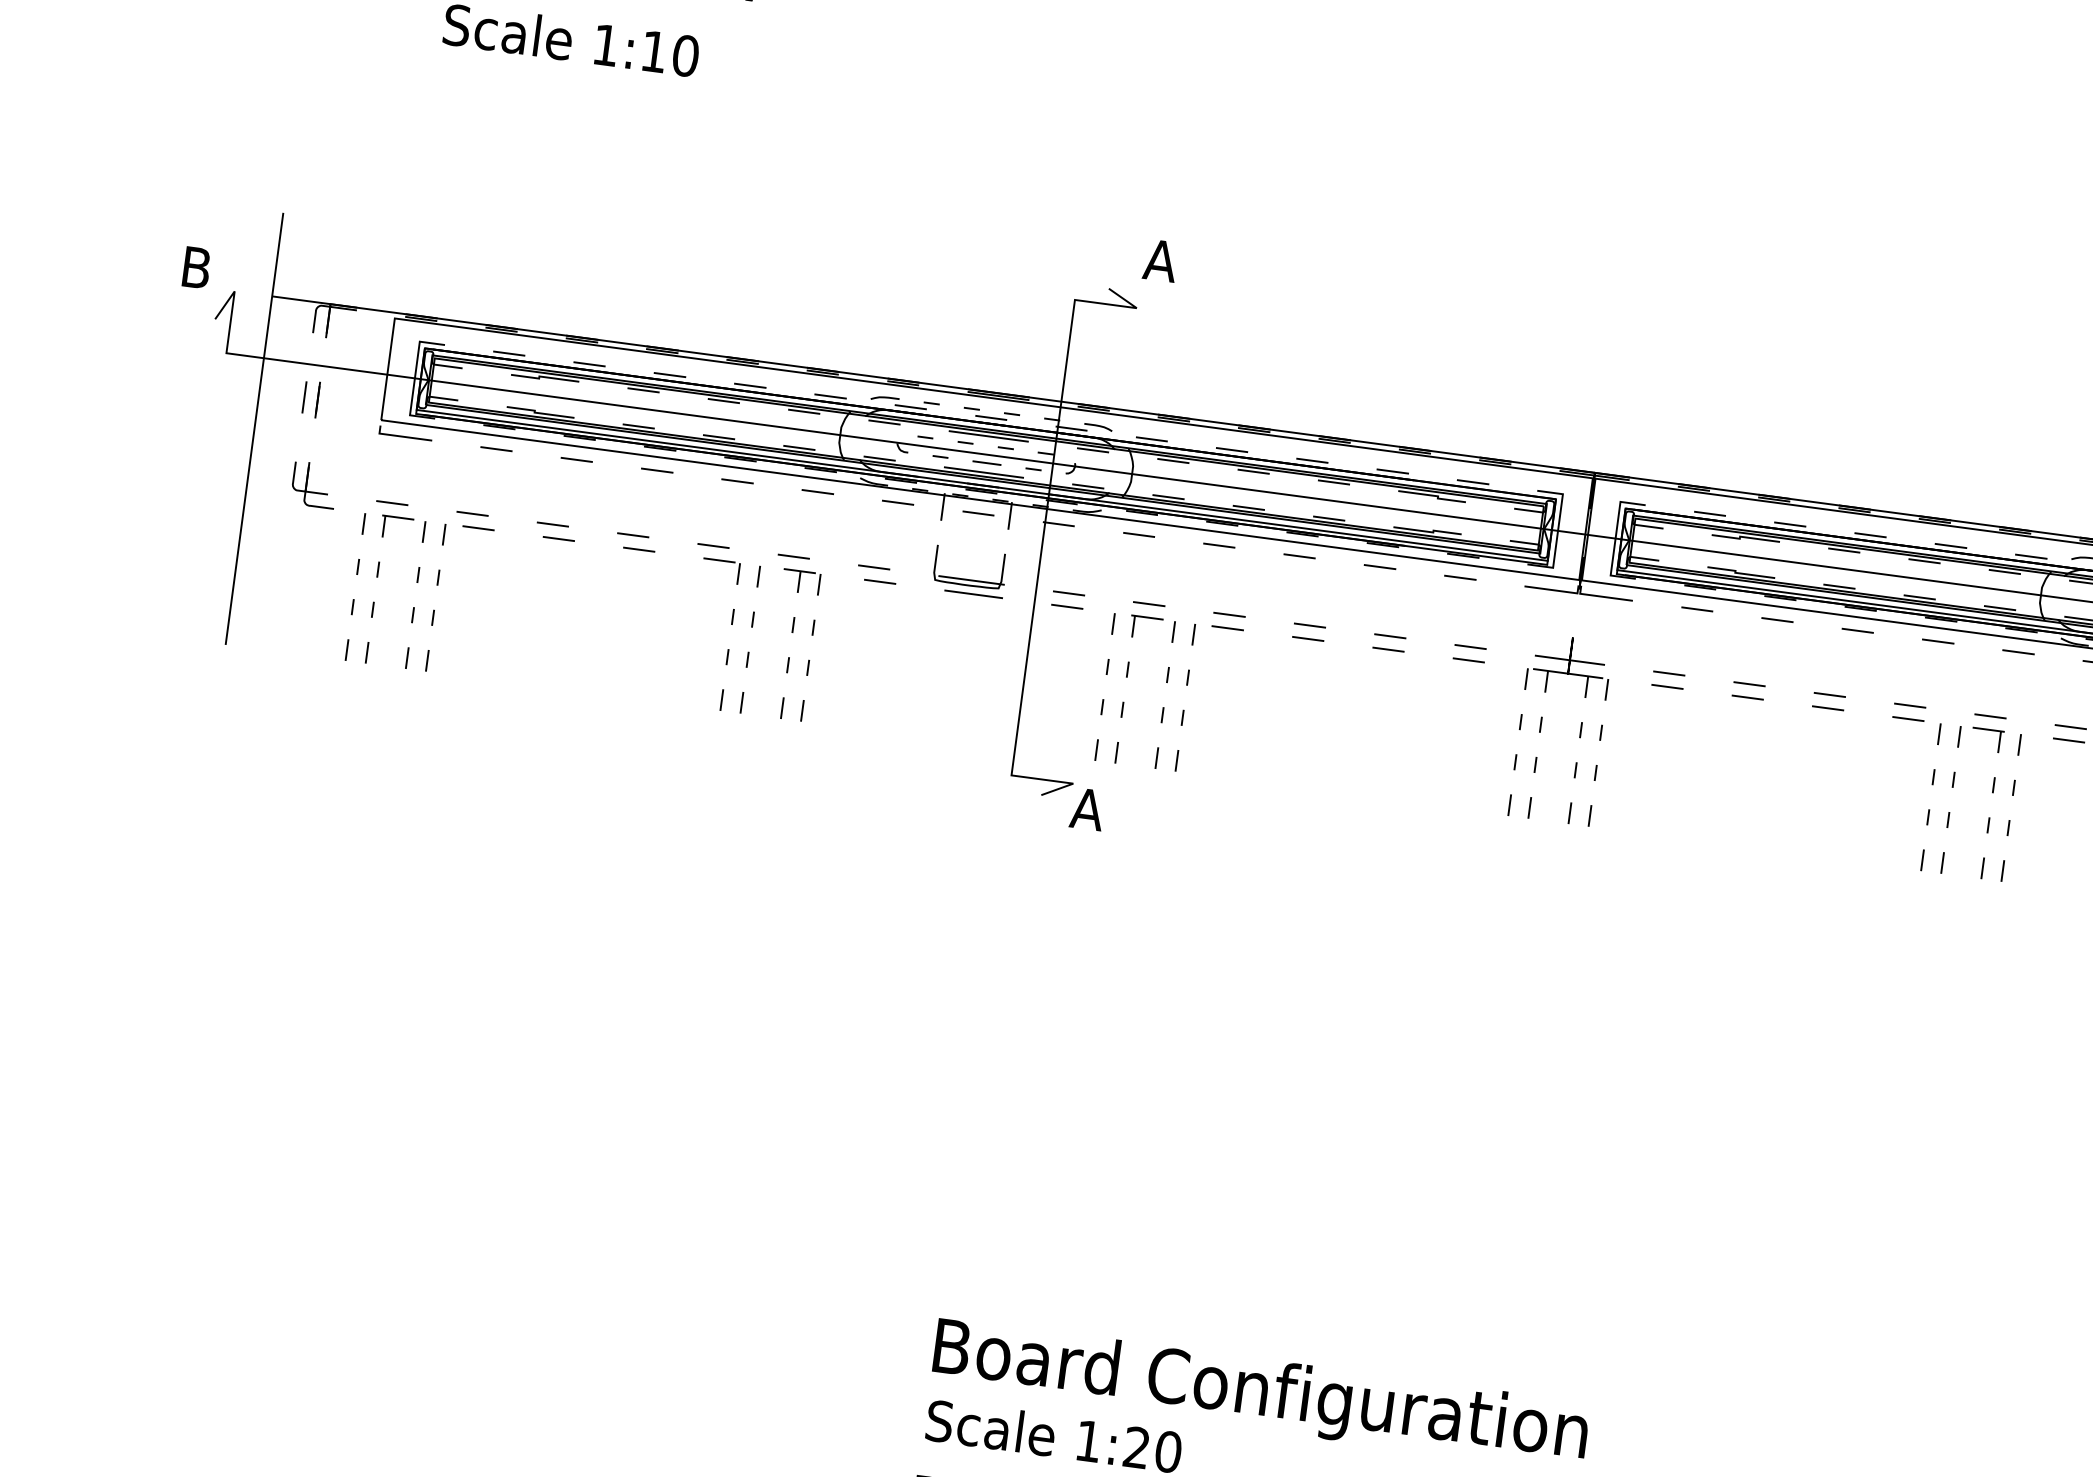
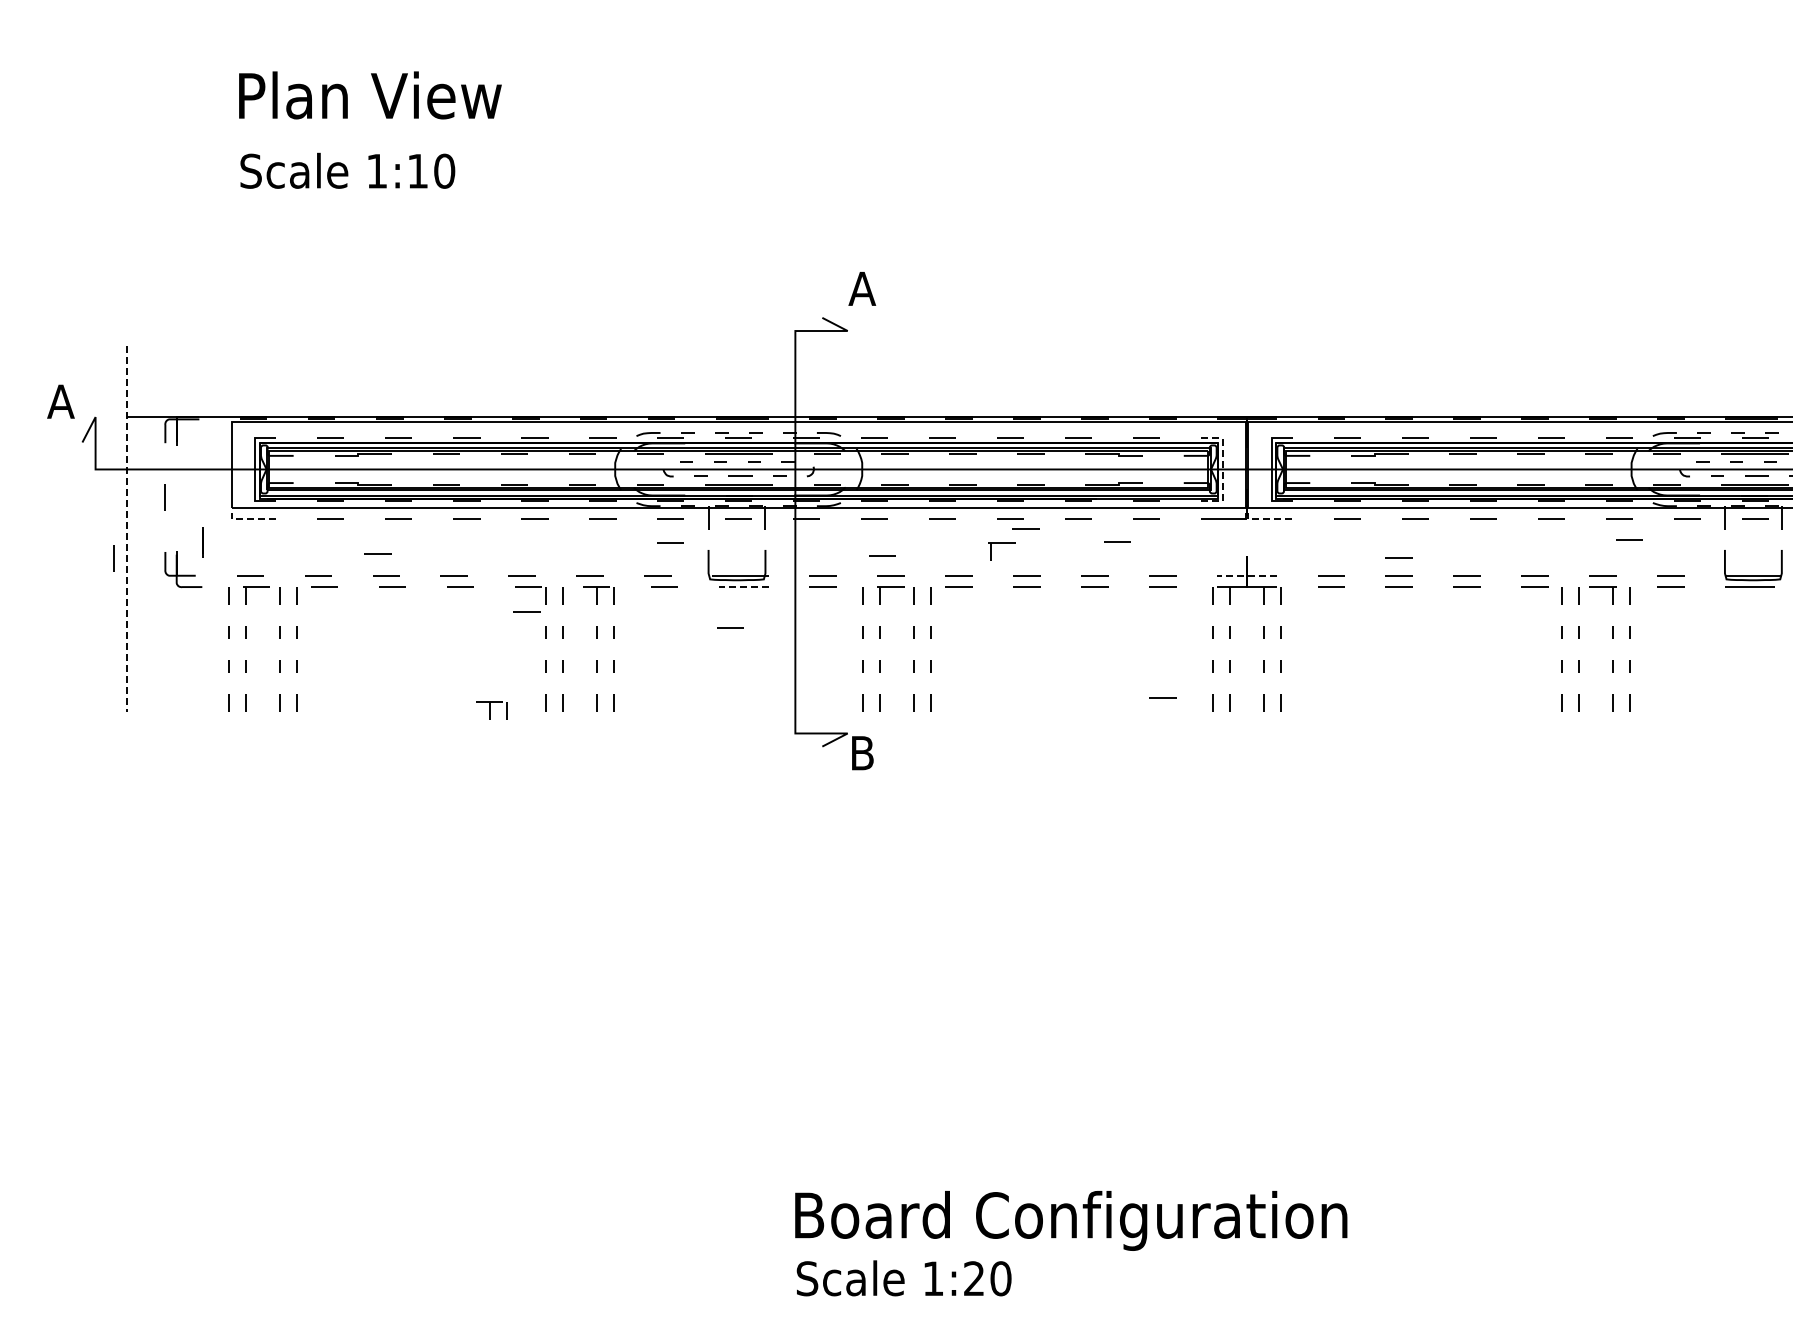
text: (195, 267) -> (60, 401), B -> A
line: (317, 400) -> (202, 542), moved
line: (254, 429) -> (127, 529), solid -> dashed
line: (401, 436) -> (250, 519), solid -> dashed
line: (233, 461) -> (113, 558), added
line: (546, 496) -> (377, 553), added
line: (894, 530) -> (670, 542), added
line: (1557, 532) -> (1222, 470), solid -> dashed
line: (1315, 569) -> (1025, 528), added
line: (1142, 578) -> (882, 555), added
part: (1284, 583) -> (1001, 543), added
line: (713, 588) -> (526, 611), added
line: (972, 594) -> (742, 587), solid -> dashed
line: (1602, 597) -> (1267, 519), solid -> dashed
line: (1422, 599) -> (1117, 541), added
line: (951, 639) -> (730, 627), added
line: (1570, 660) -> (1247, 575), solid -> dashed
line: (1751, 662) -> (1398, 557), added
line: (2027, 677) -> (1629, 539), added
part: (656, 700) -> (491, 710), added
line: (1450, 790) -> (1162, 697), added
text: (1086, 809) -> (861, 753), A -> B

